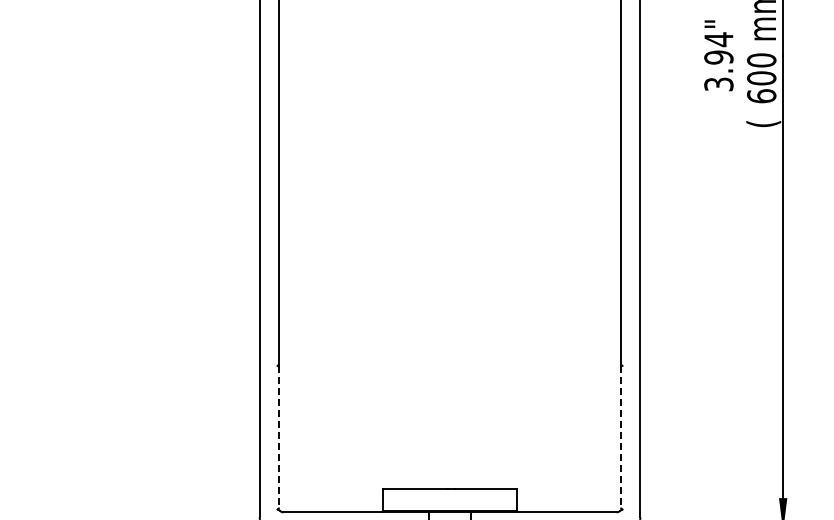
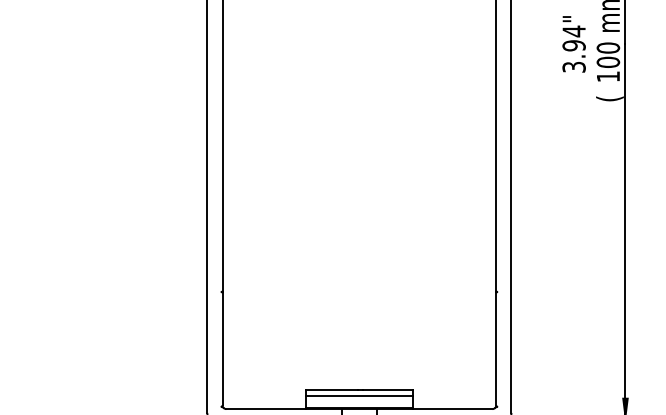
text: (761, 96) -> (608, 76), 600 -> 100
line: (278, 437) -> (222, 349), dashed -> solid
line: (621, 437) -> (496, 349), dashed -> solid
line: (449, 495) -> (358, 395), added

